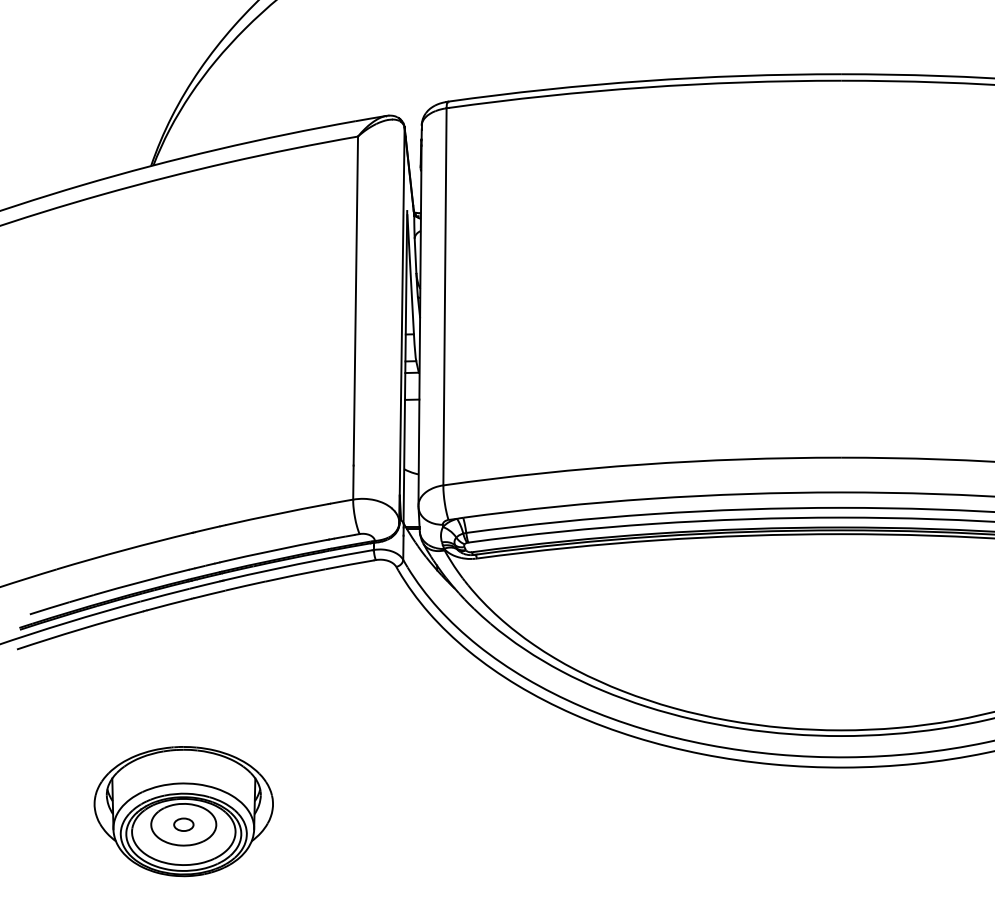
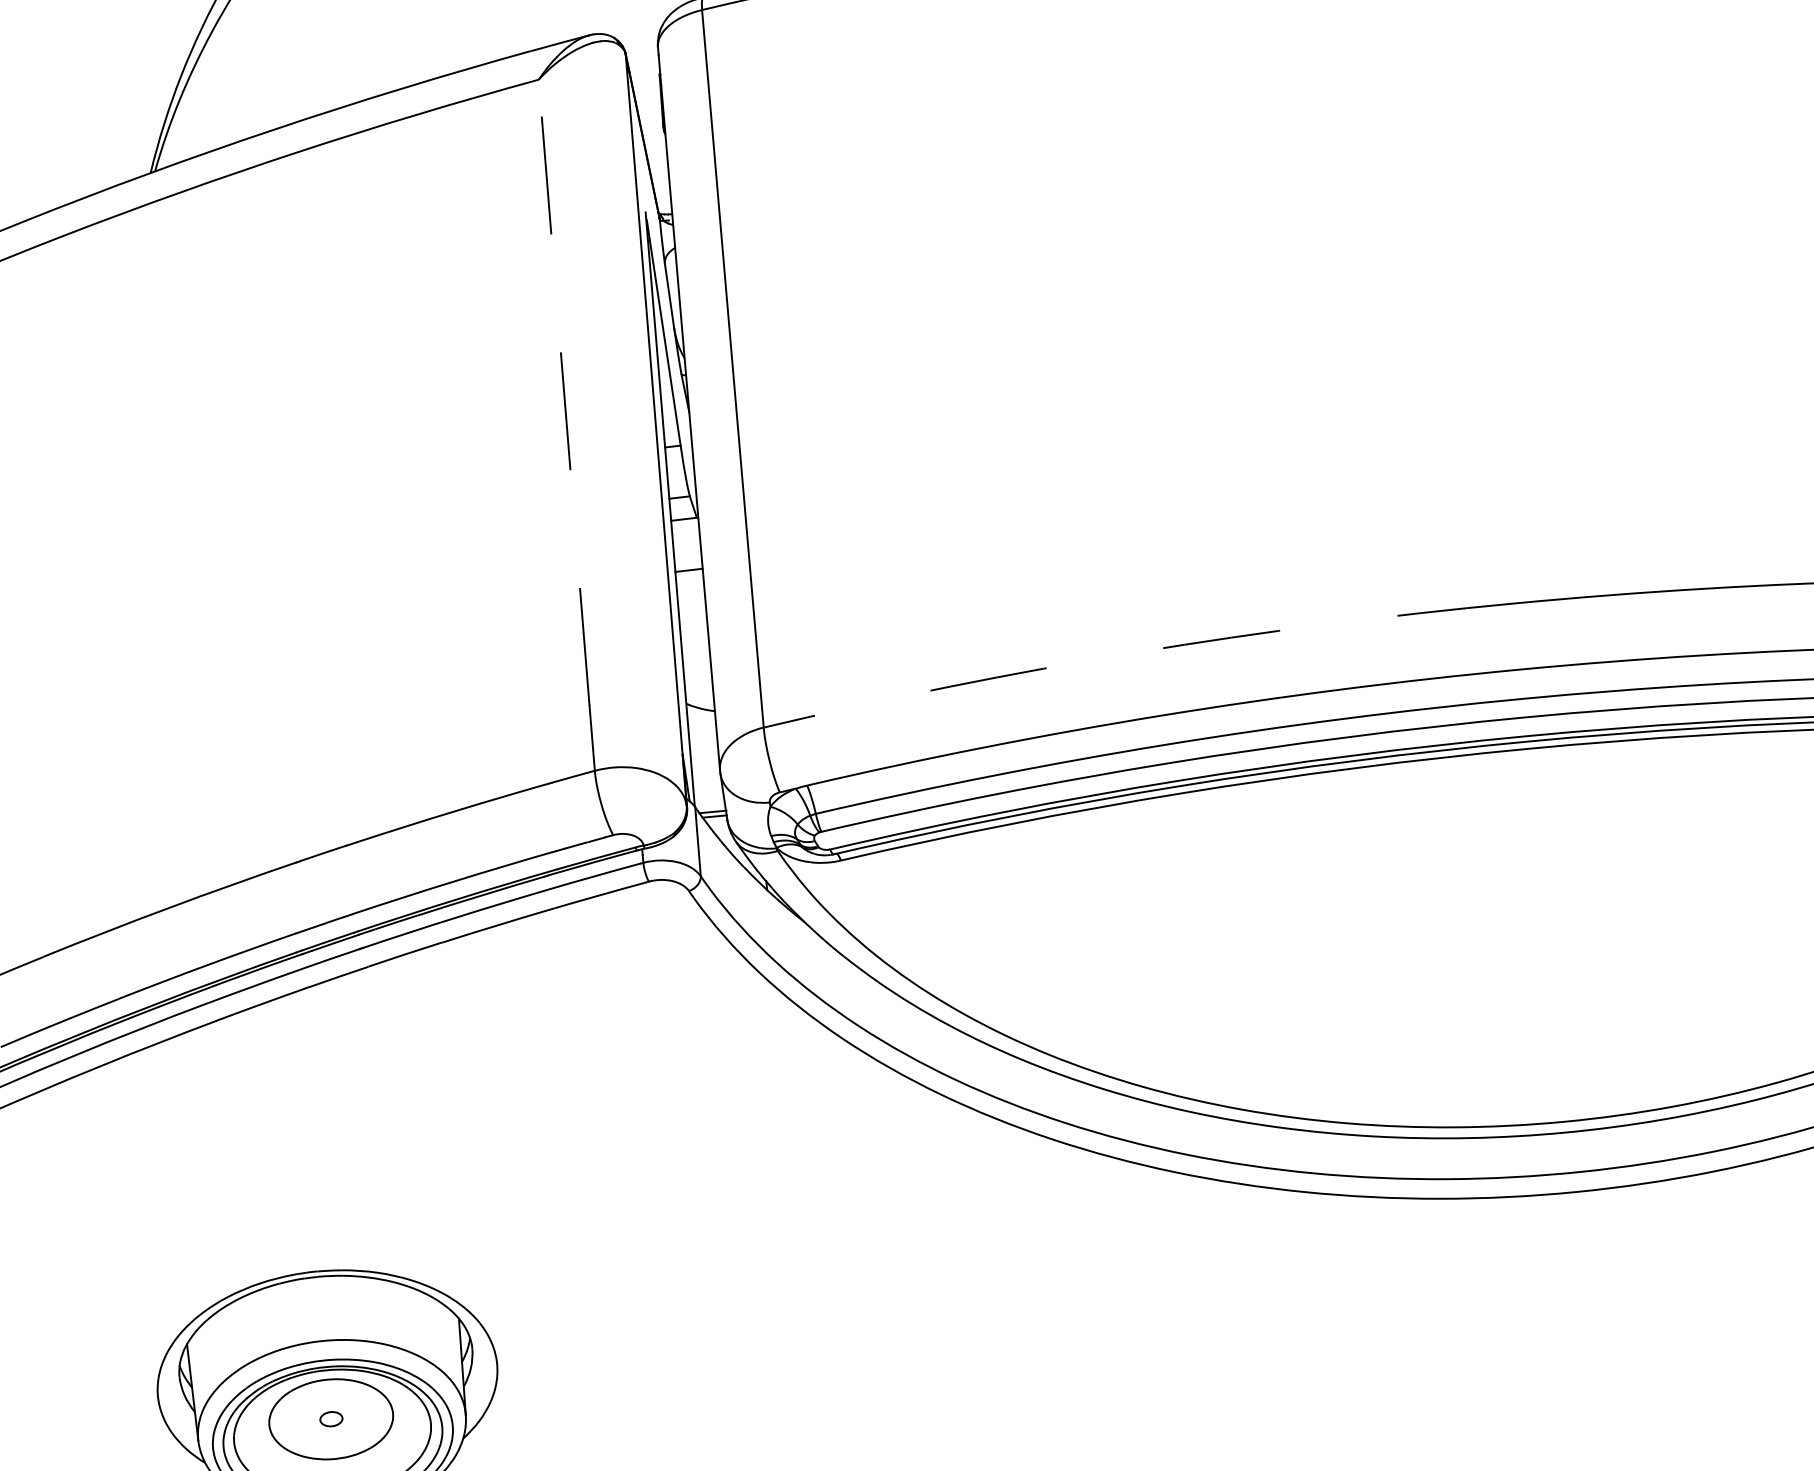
line: (355, 301) -> (563, 393), solid -> dashed
arc: (641, 464) -> (1136, 652), solid -> dashed
part: (183, 824) -> (330, 1418), size x0.6

